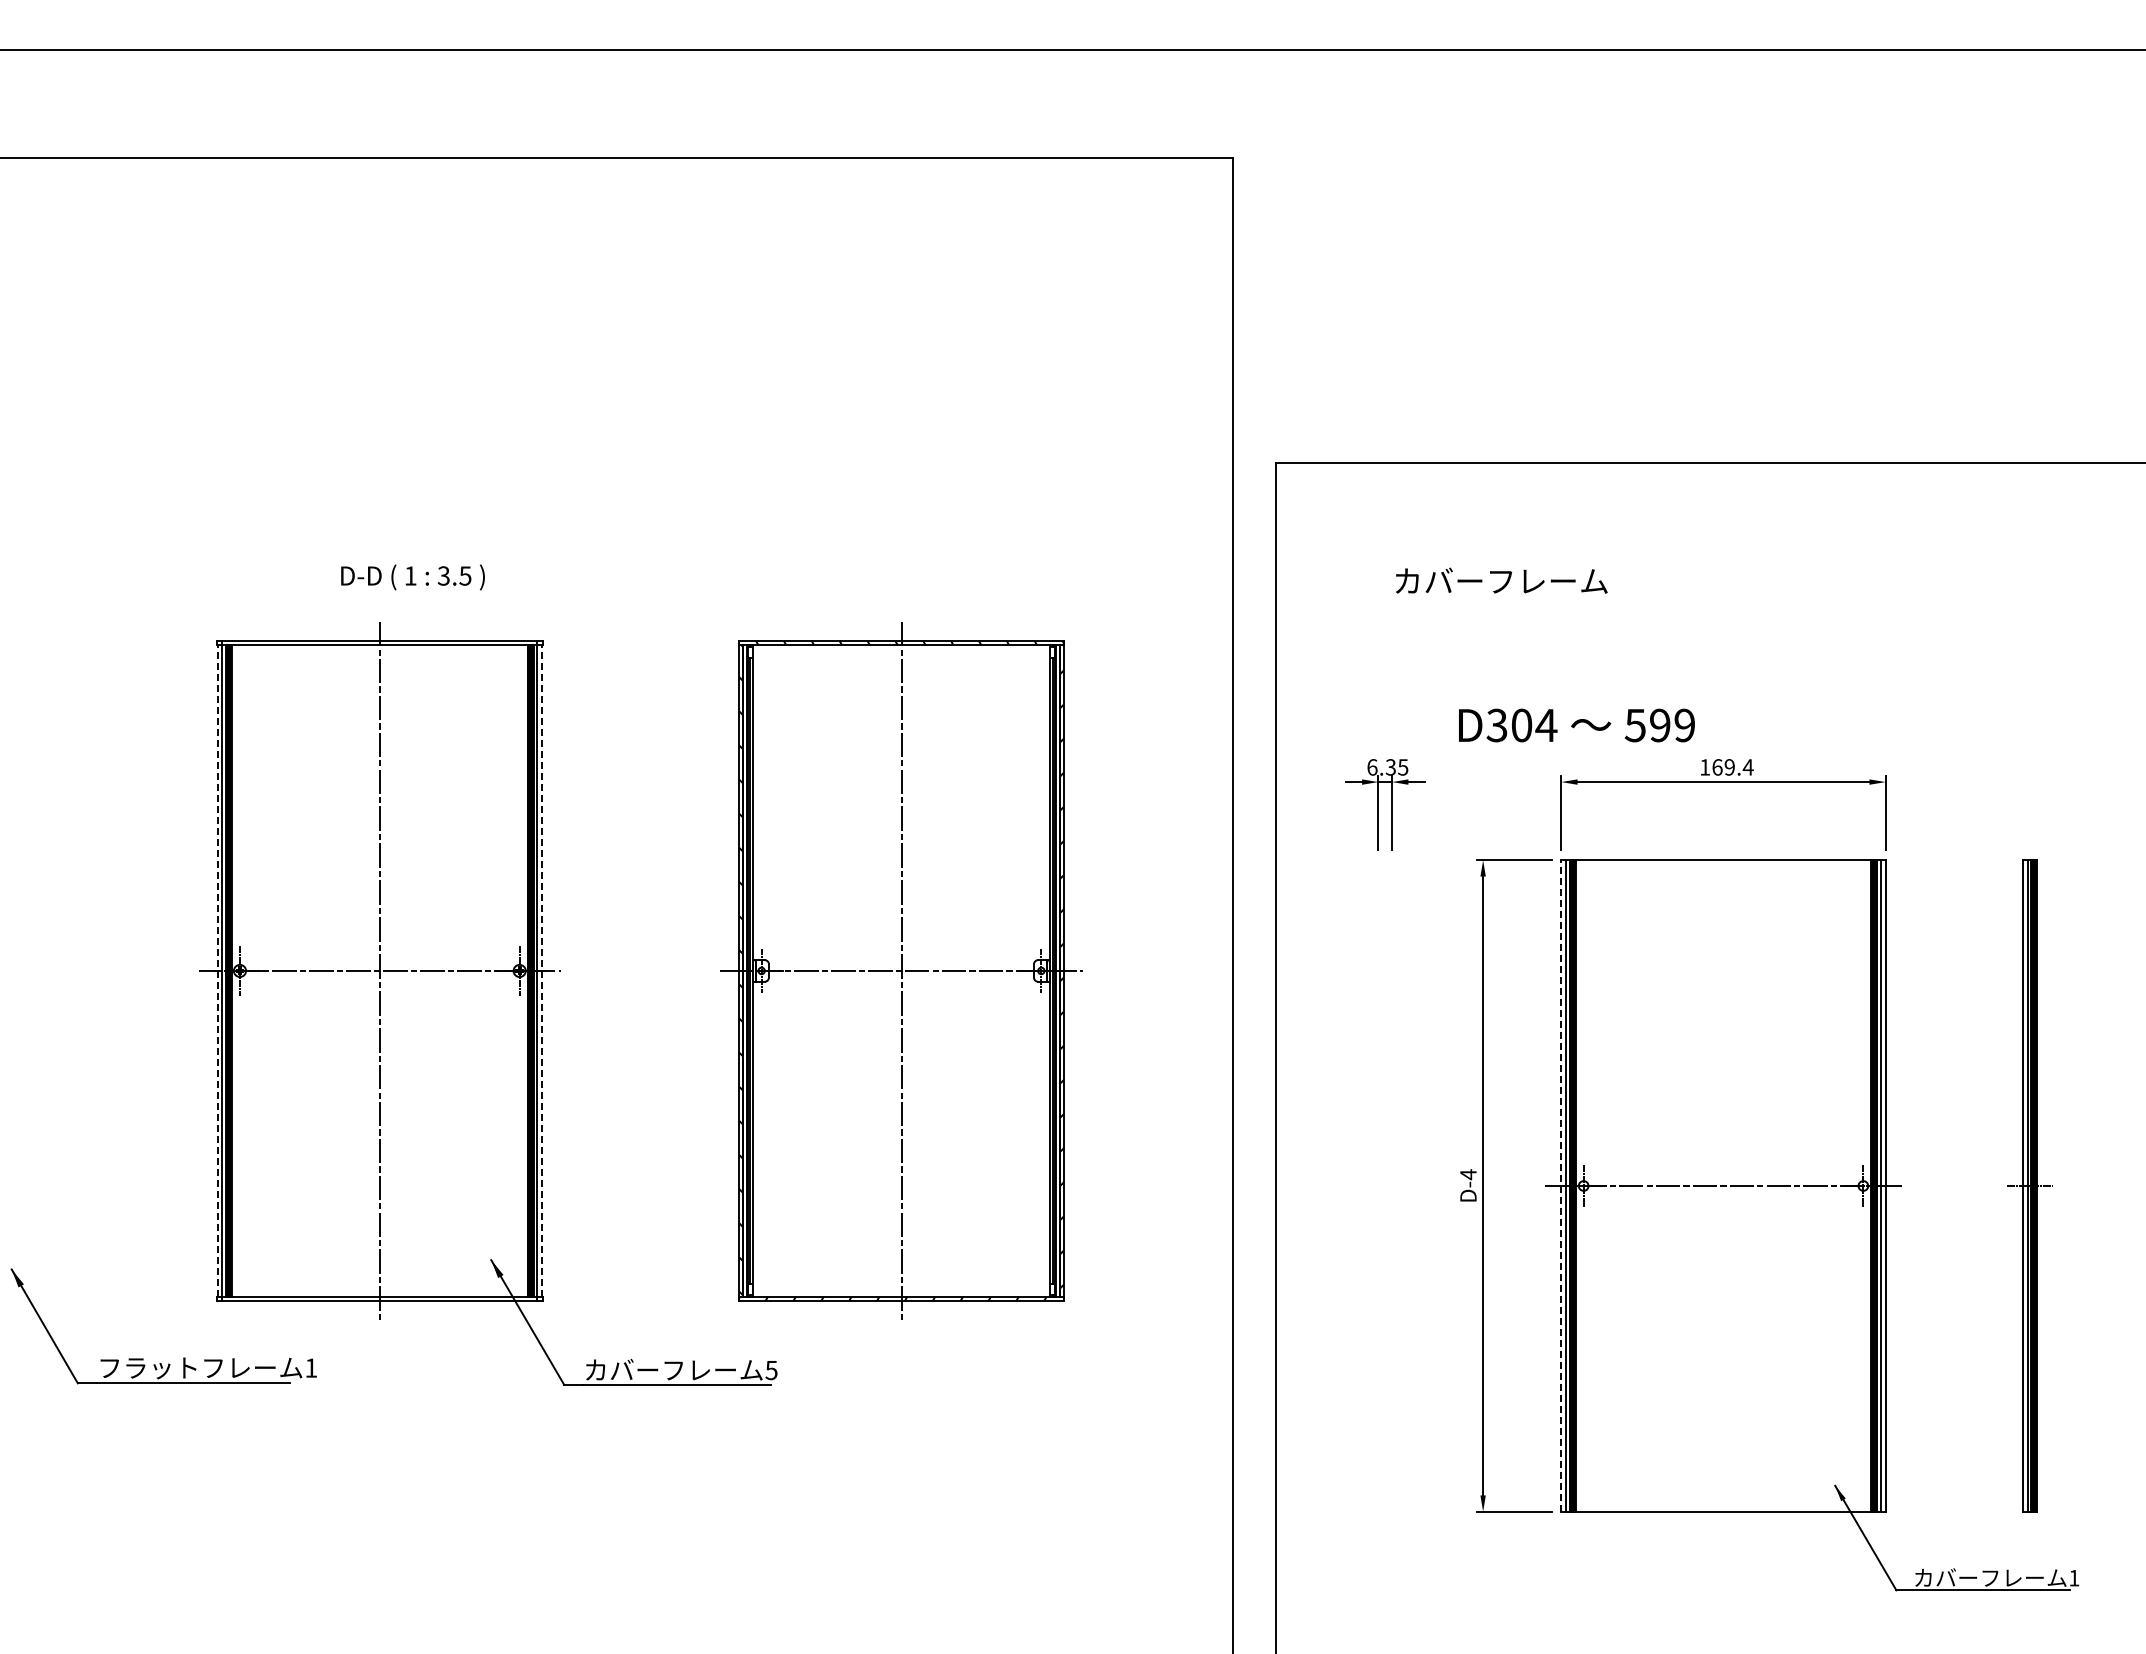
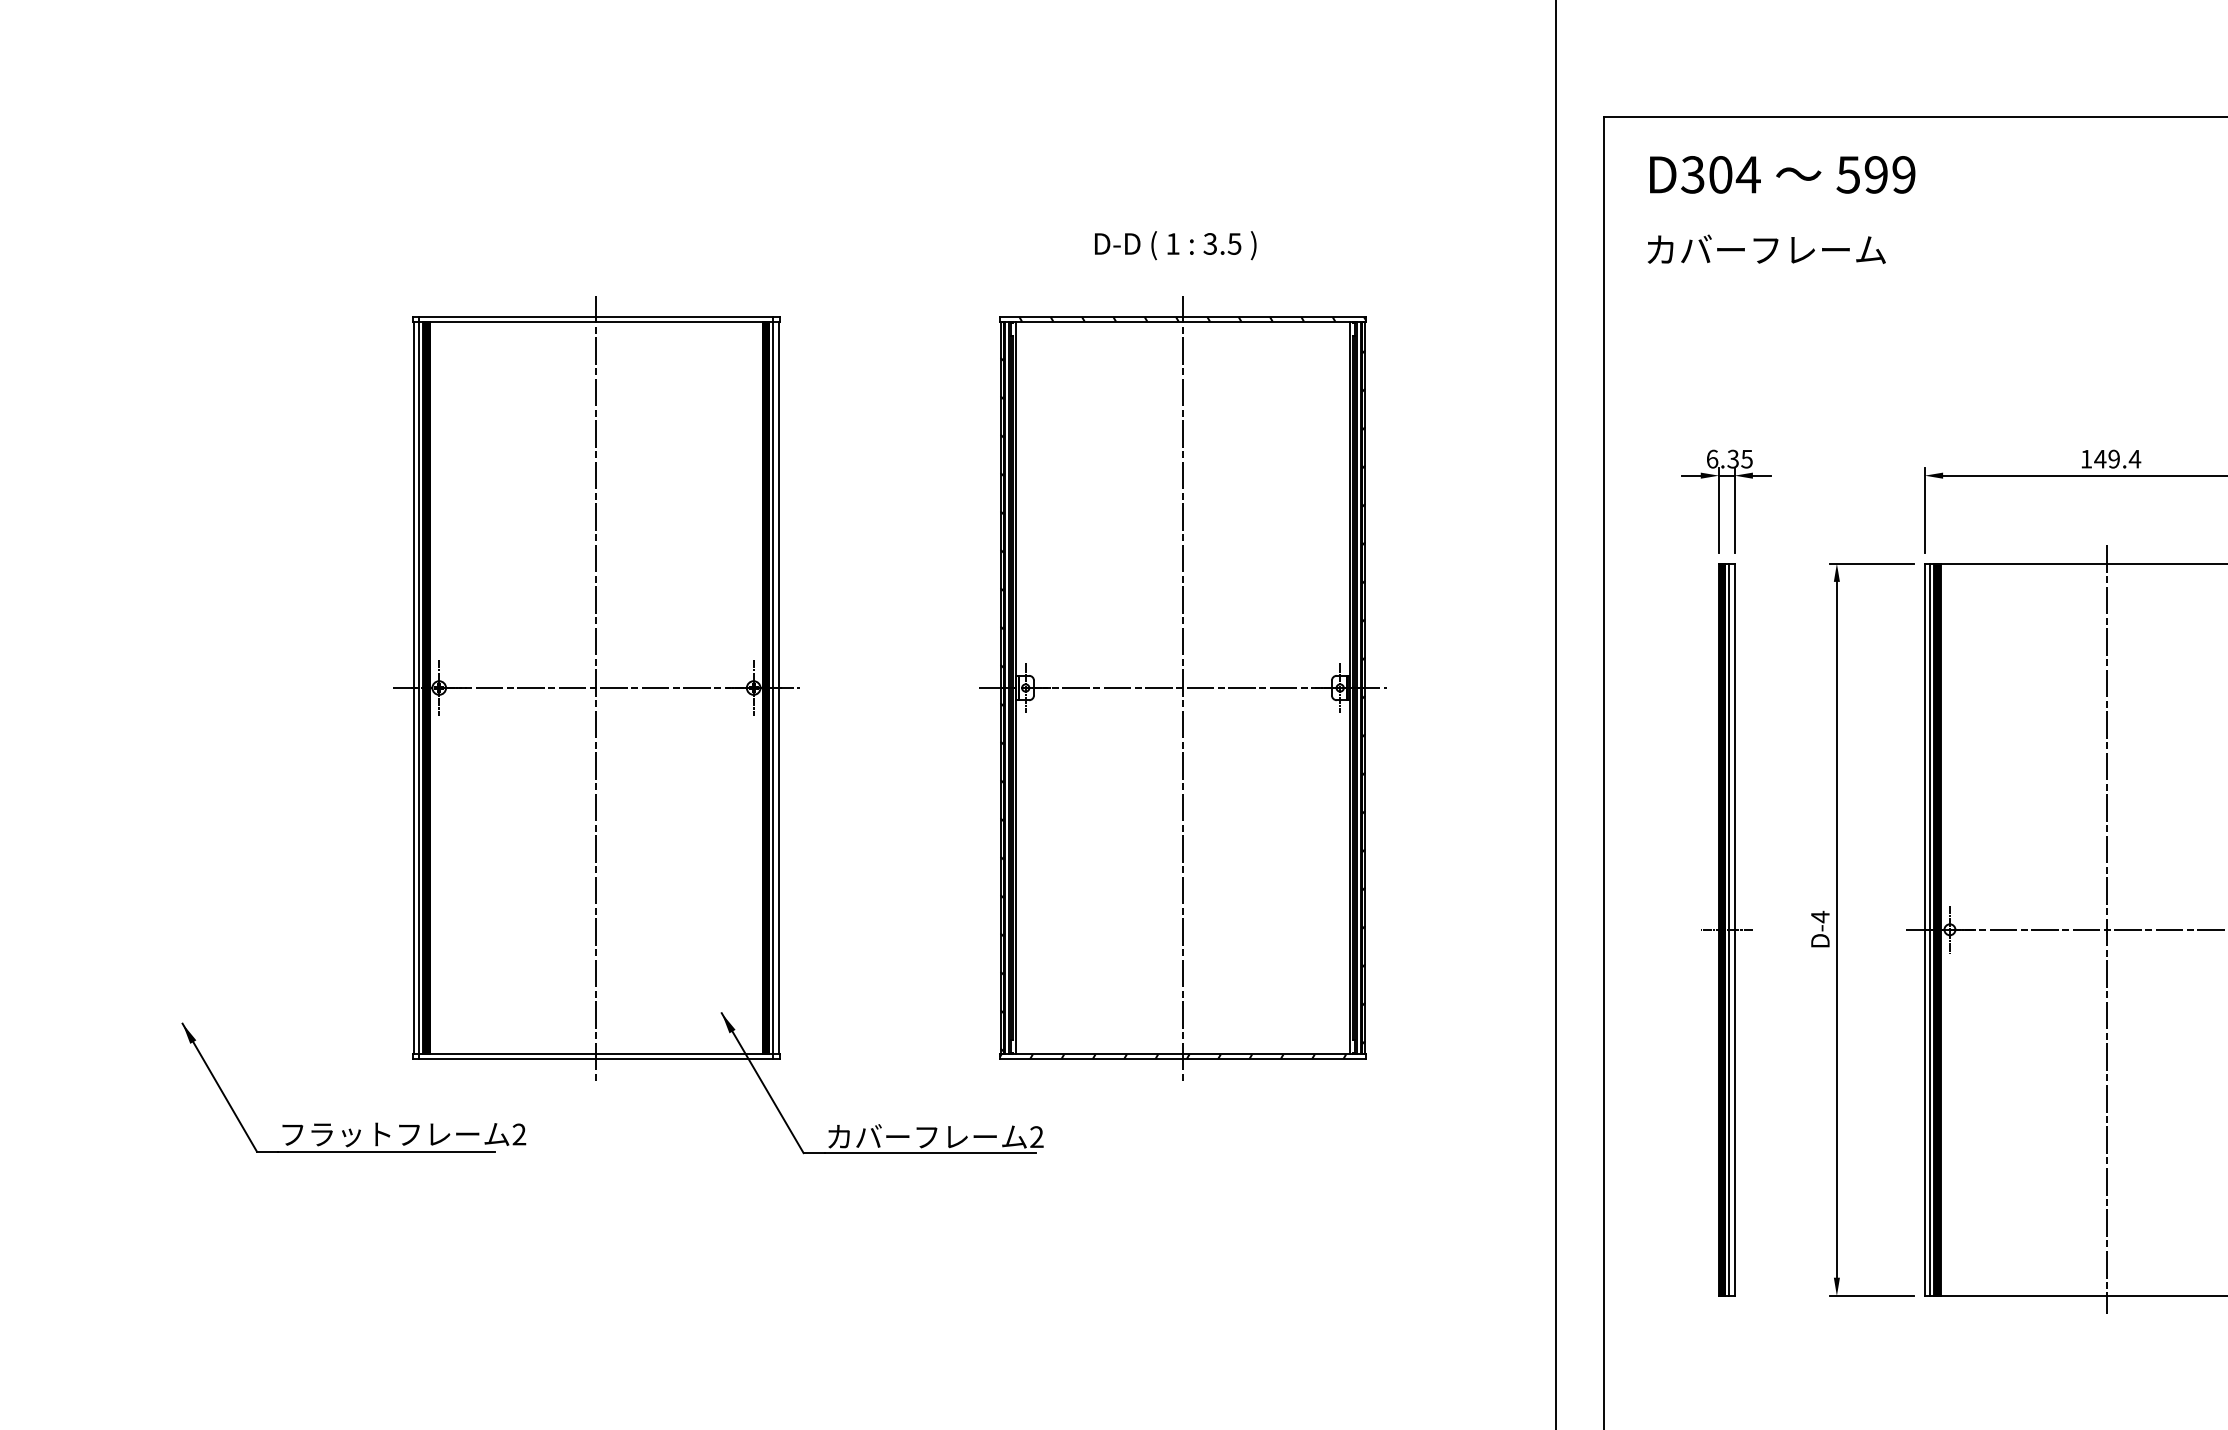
text: (412, 577) -> (1175, 245), moved
text: (1501, 580) -> (1766, 249), moved
text: (1576, 725) -> (1782, 174), moved
text: (1716, 767) -> (2099, 459), 169.4 -> 149.4
line: (217, 970) -> (413, 687), dashed -> solid
line: (542, 970) -> (779, 687), dashed -> solid
part: (1384, 1185) -> (1726, 929), added
line: (1561, 1185) -> (1925, 929), dashed -> solid
line: (1723, 1185) -> (2107, 929), added
text: (311, 1367) -> (519, 1133), 1 -> 2
text: (771, 1370) -> (1036, 1137), 5 -> 2

